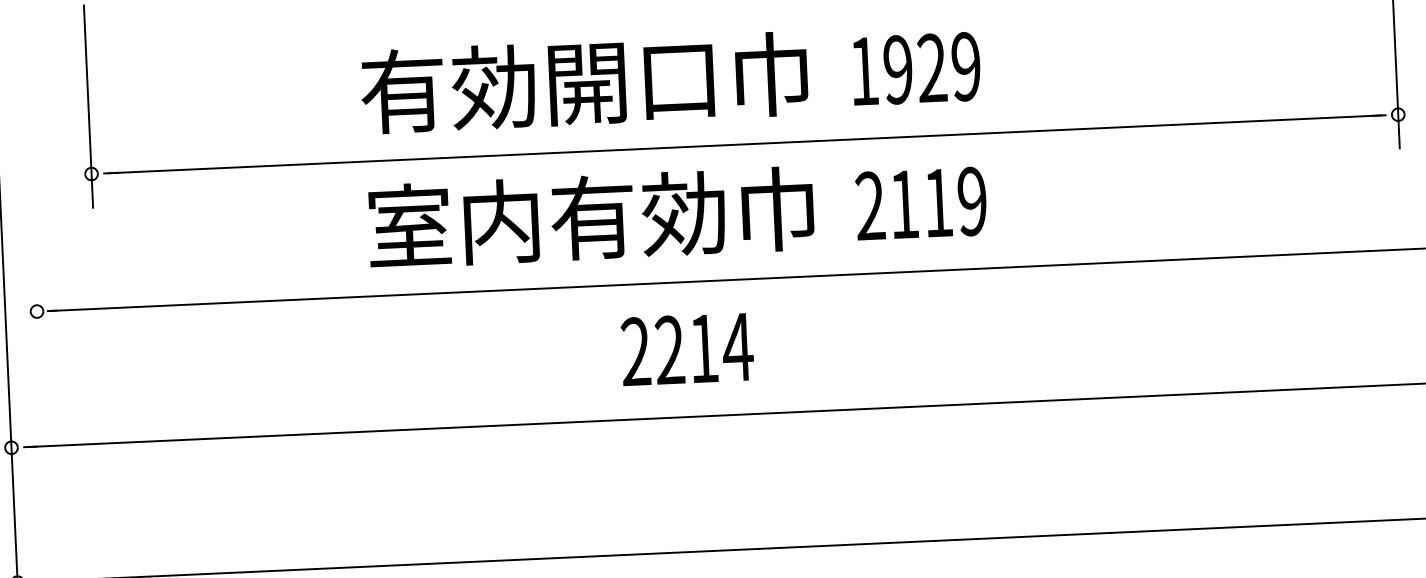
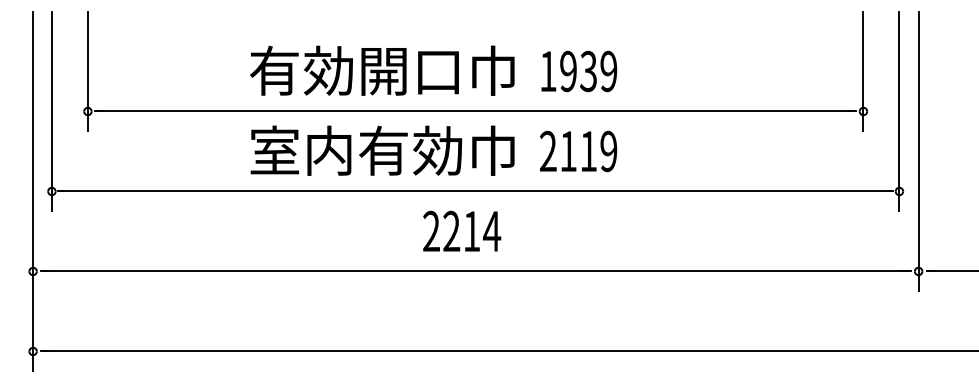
text: (931, 68) -> (588, 71), 1929 -> 1939
line: (30, 176) -> (51, 111), added
text: (688, 347) -> (462, 230), moved

